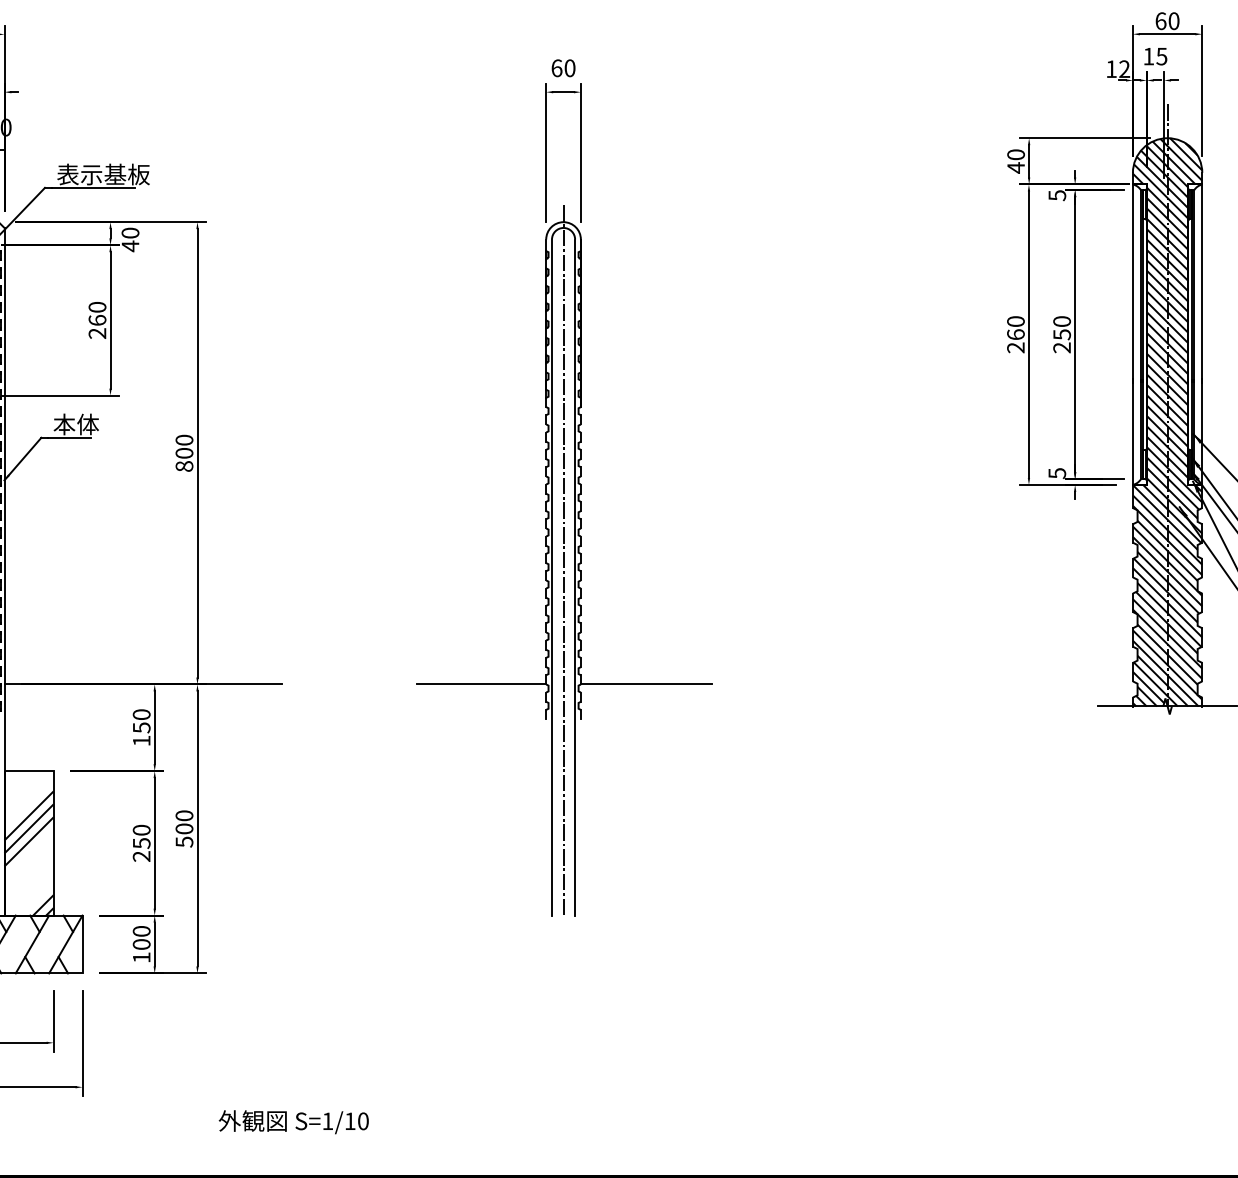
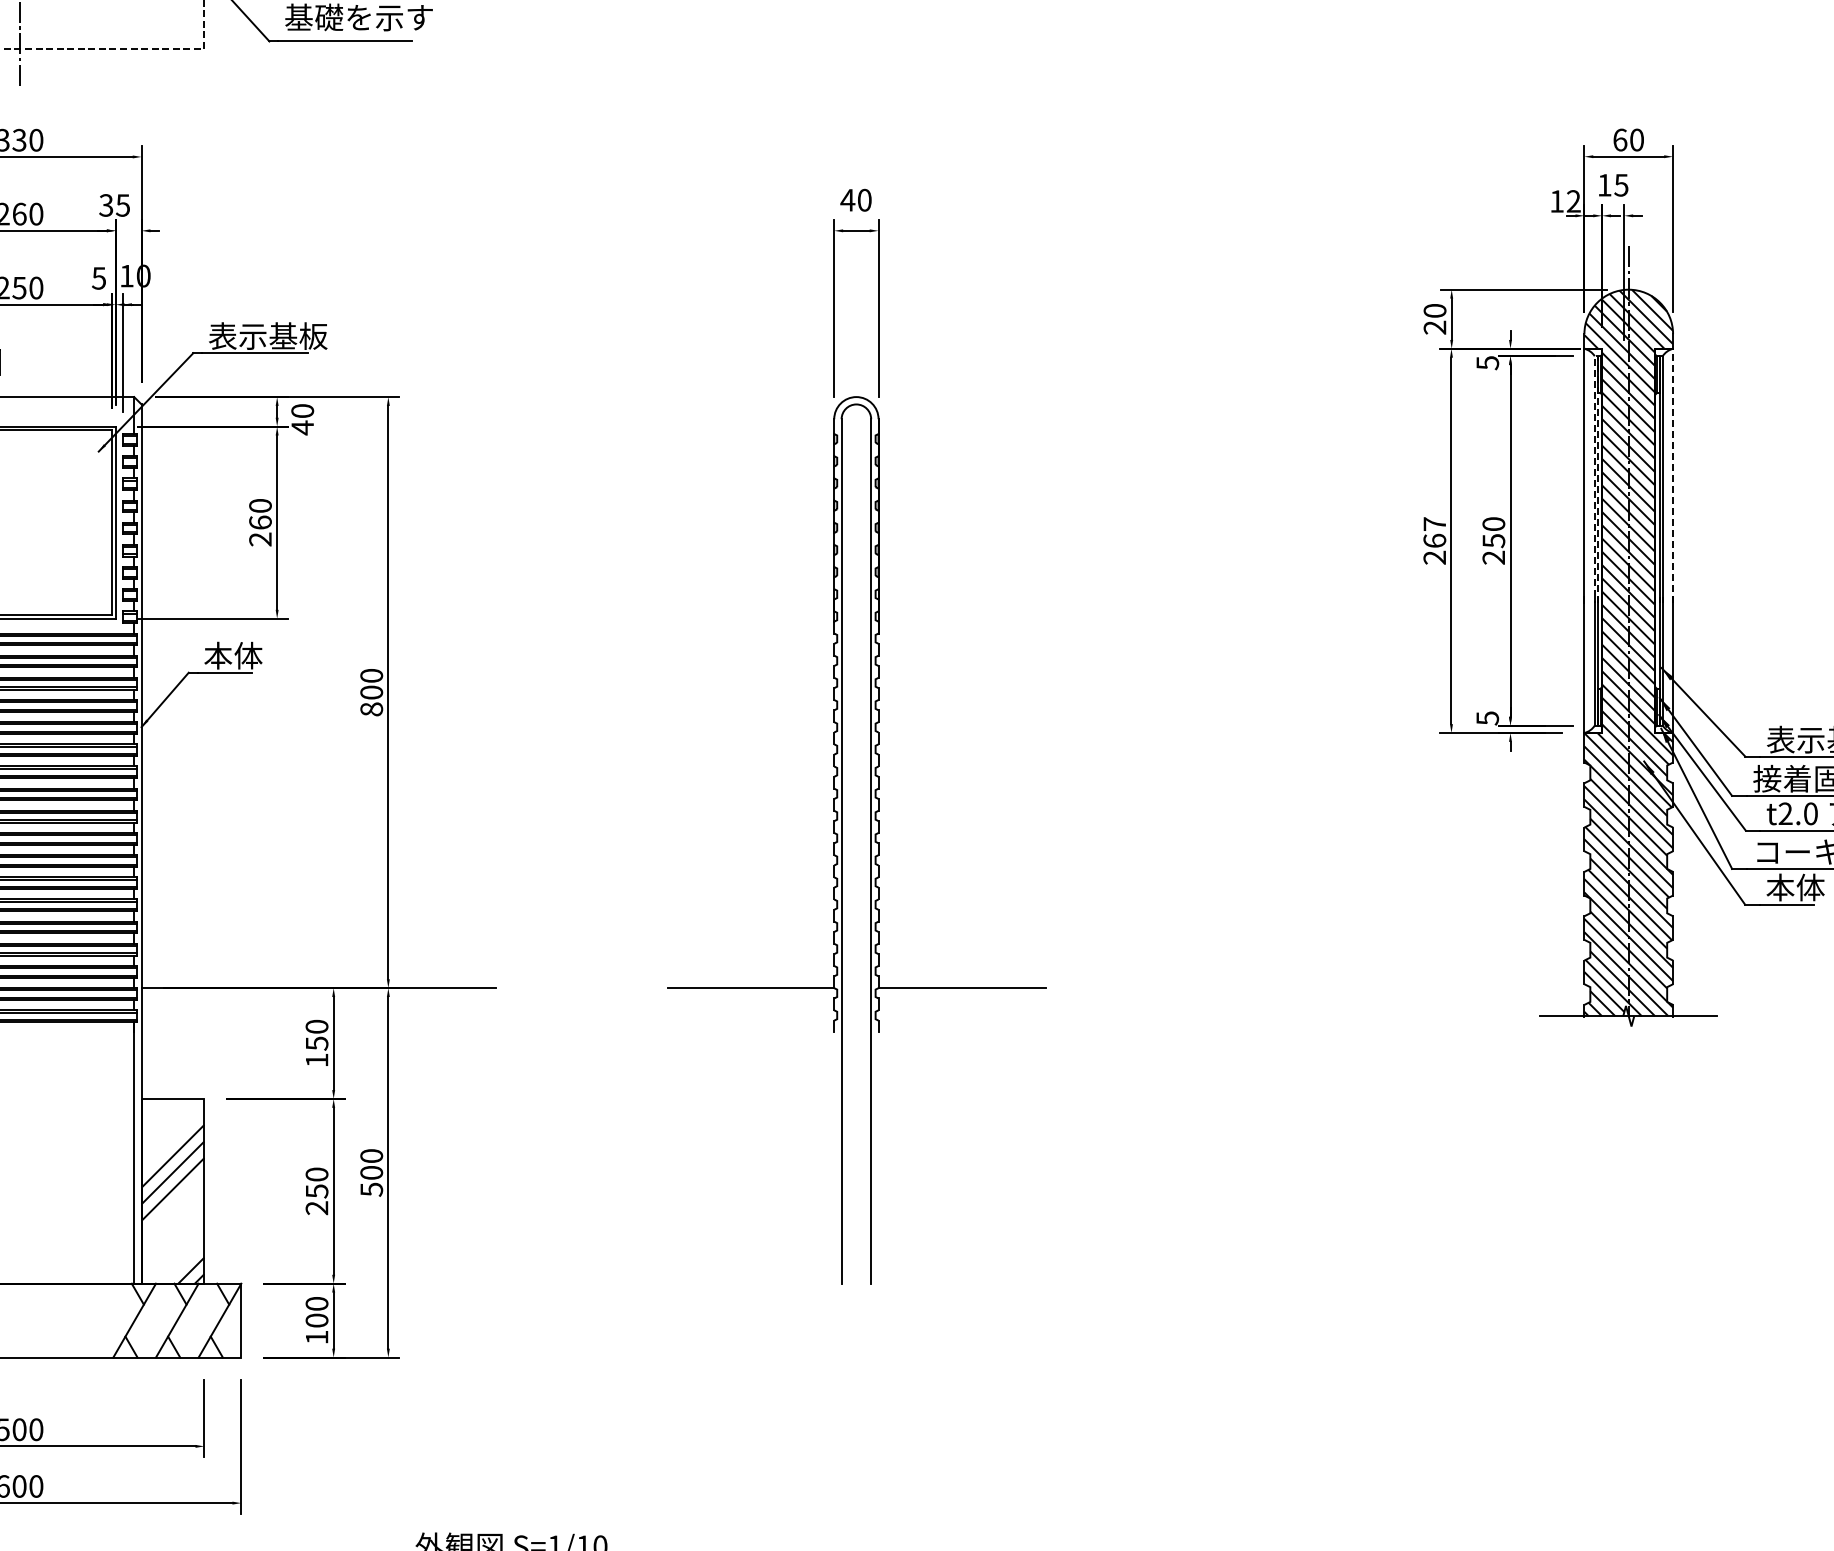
text: (556, 67) -> (847, 199), 60 -> 40
text: (1015, 167) -> (1434, 327), 40 -> 20
line: (1141, 190) -> (1595, 356), solid -> dashed
line: (1202, 283) -> (1673, 475), solid -> dashed
text: (1015, 321) -> (1434, 523), 260 -> 267
line: (563, 560) -> (856, 829), removed

